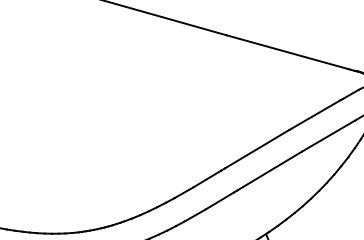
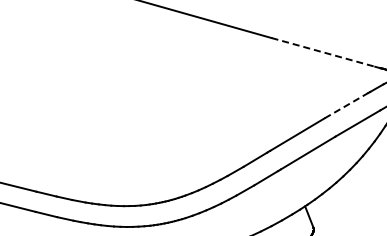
line: (287, 52) -> (323, 52), solid -> dashed
line: (314, 114) -> (346, 105), solid -> dashed

